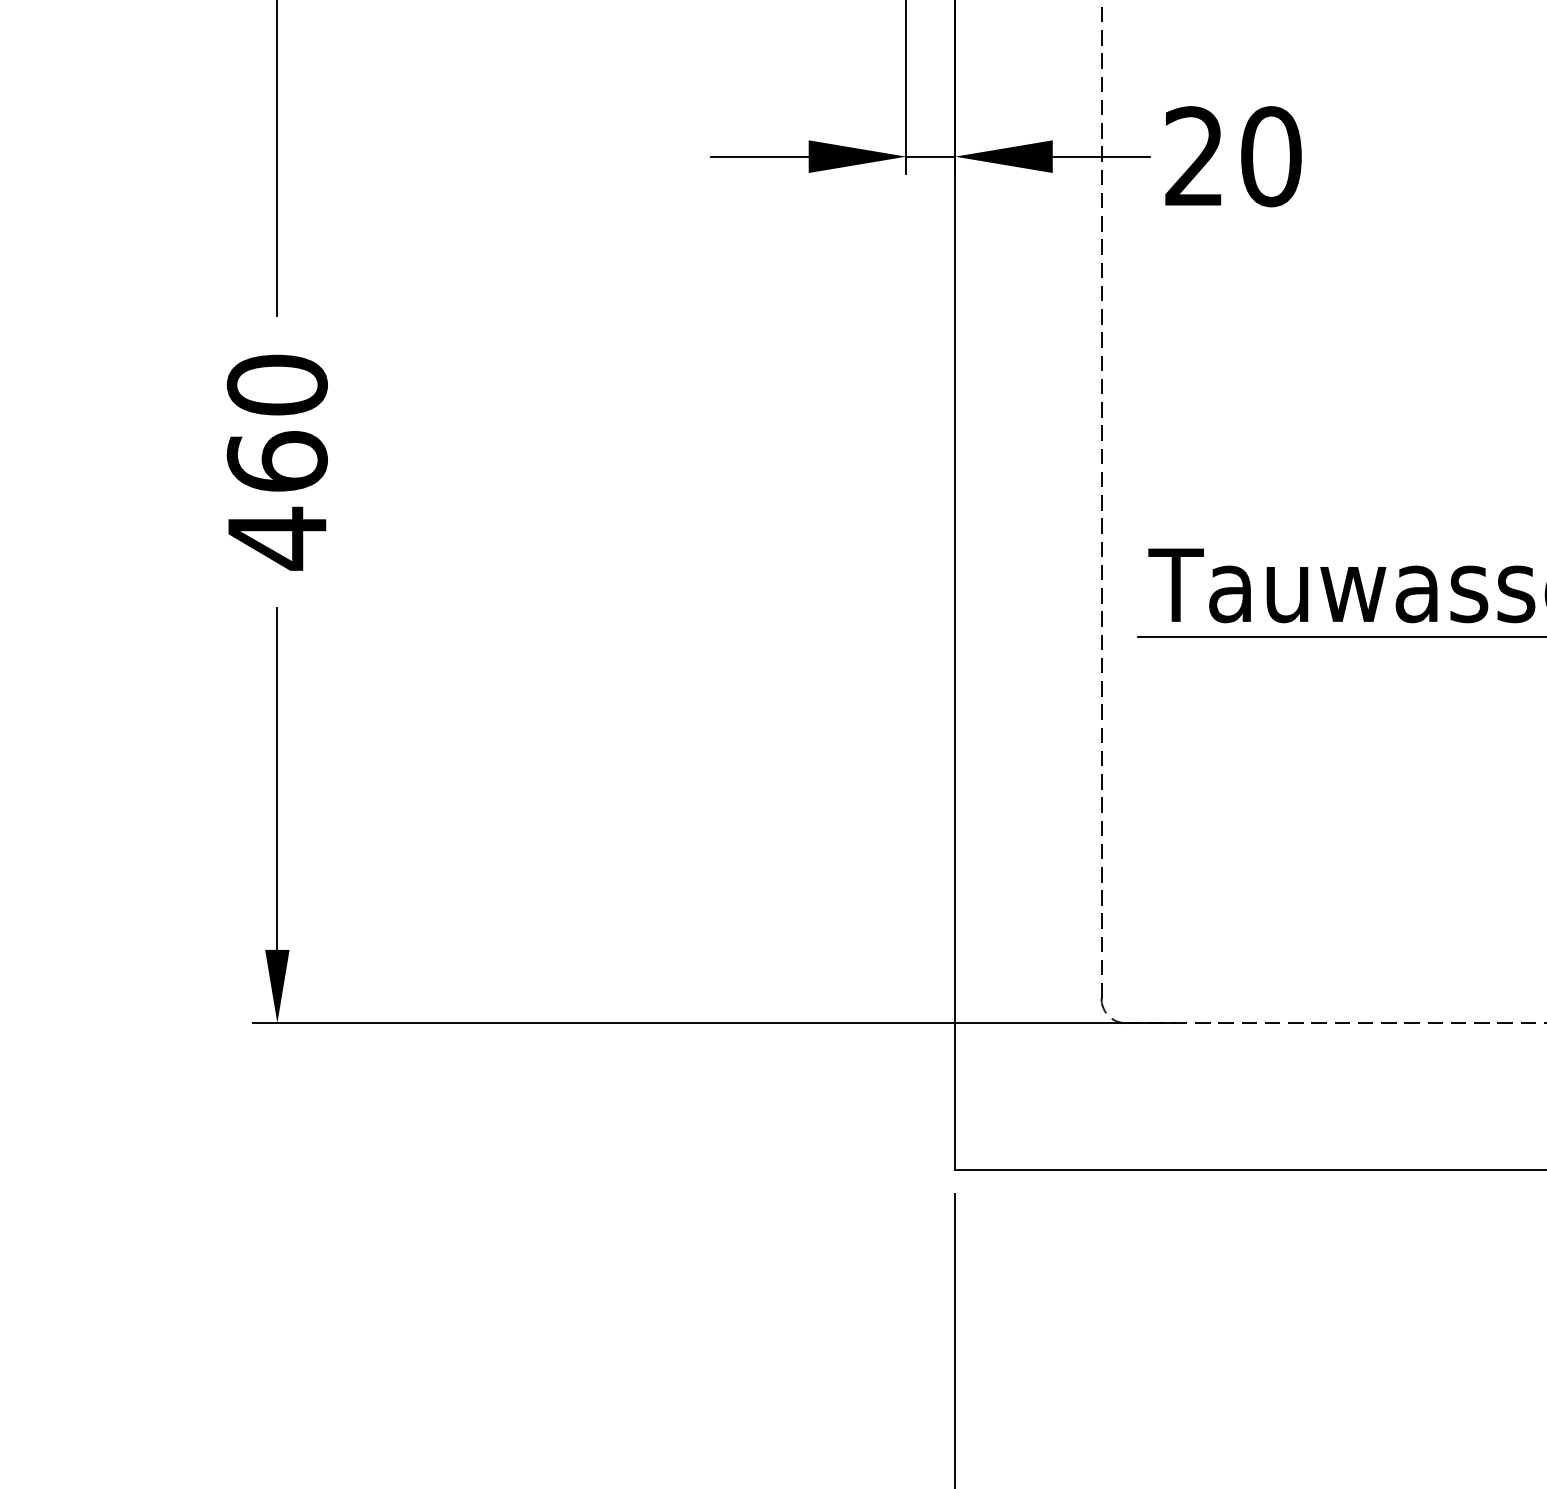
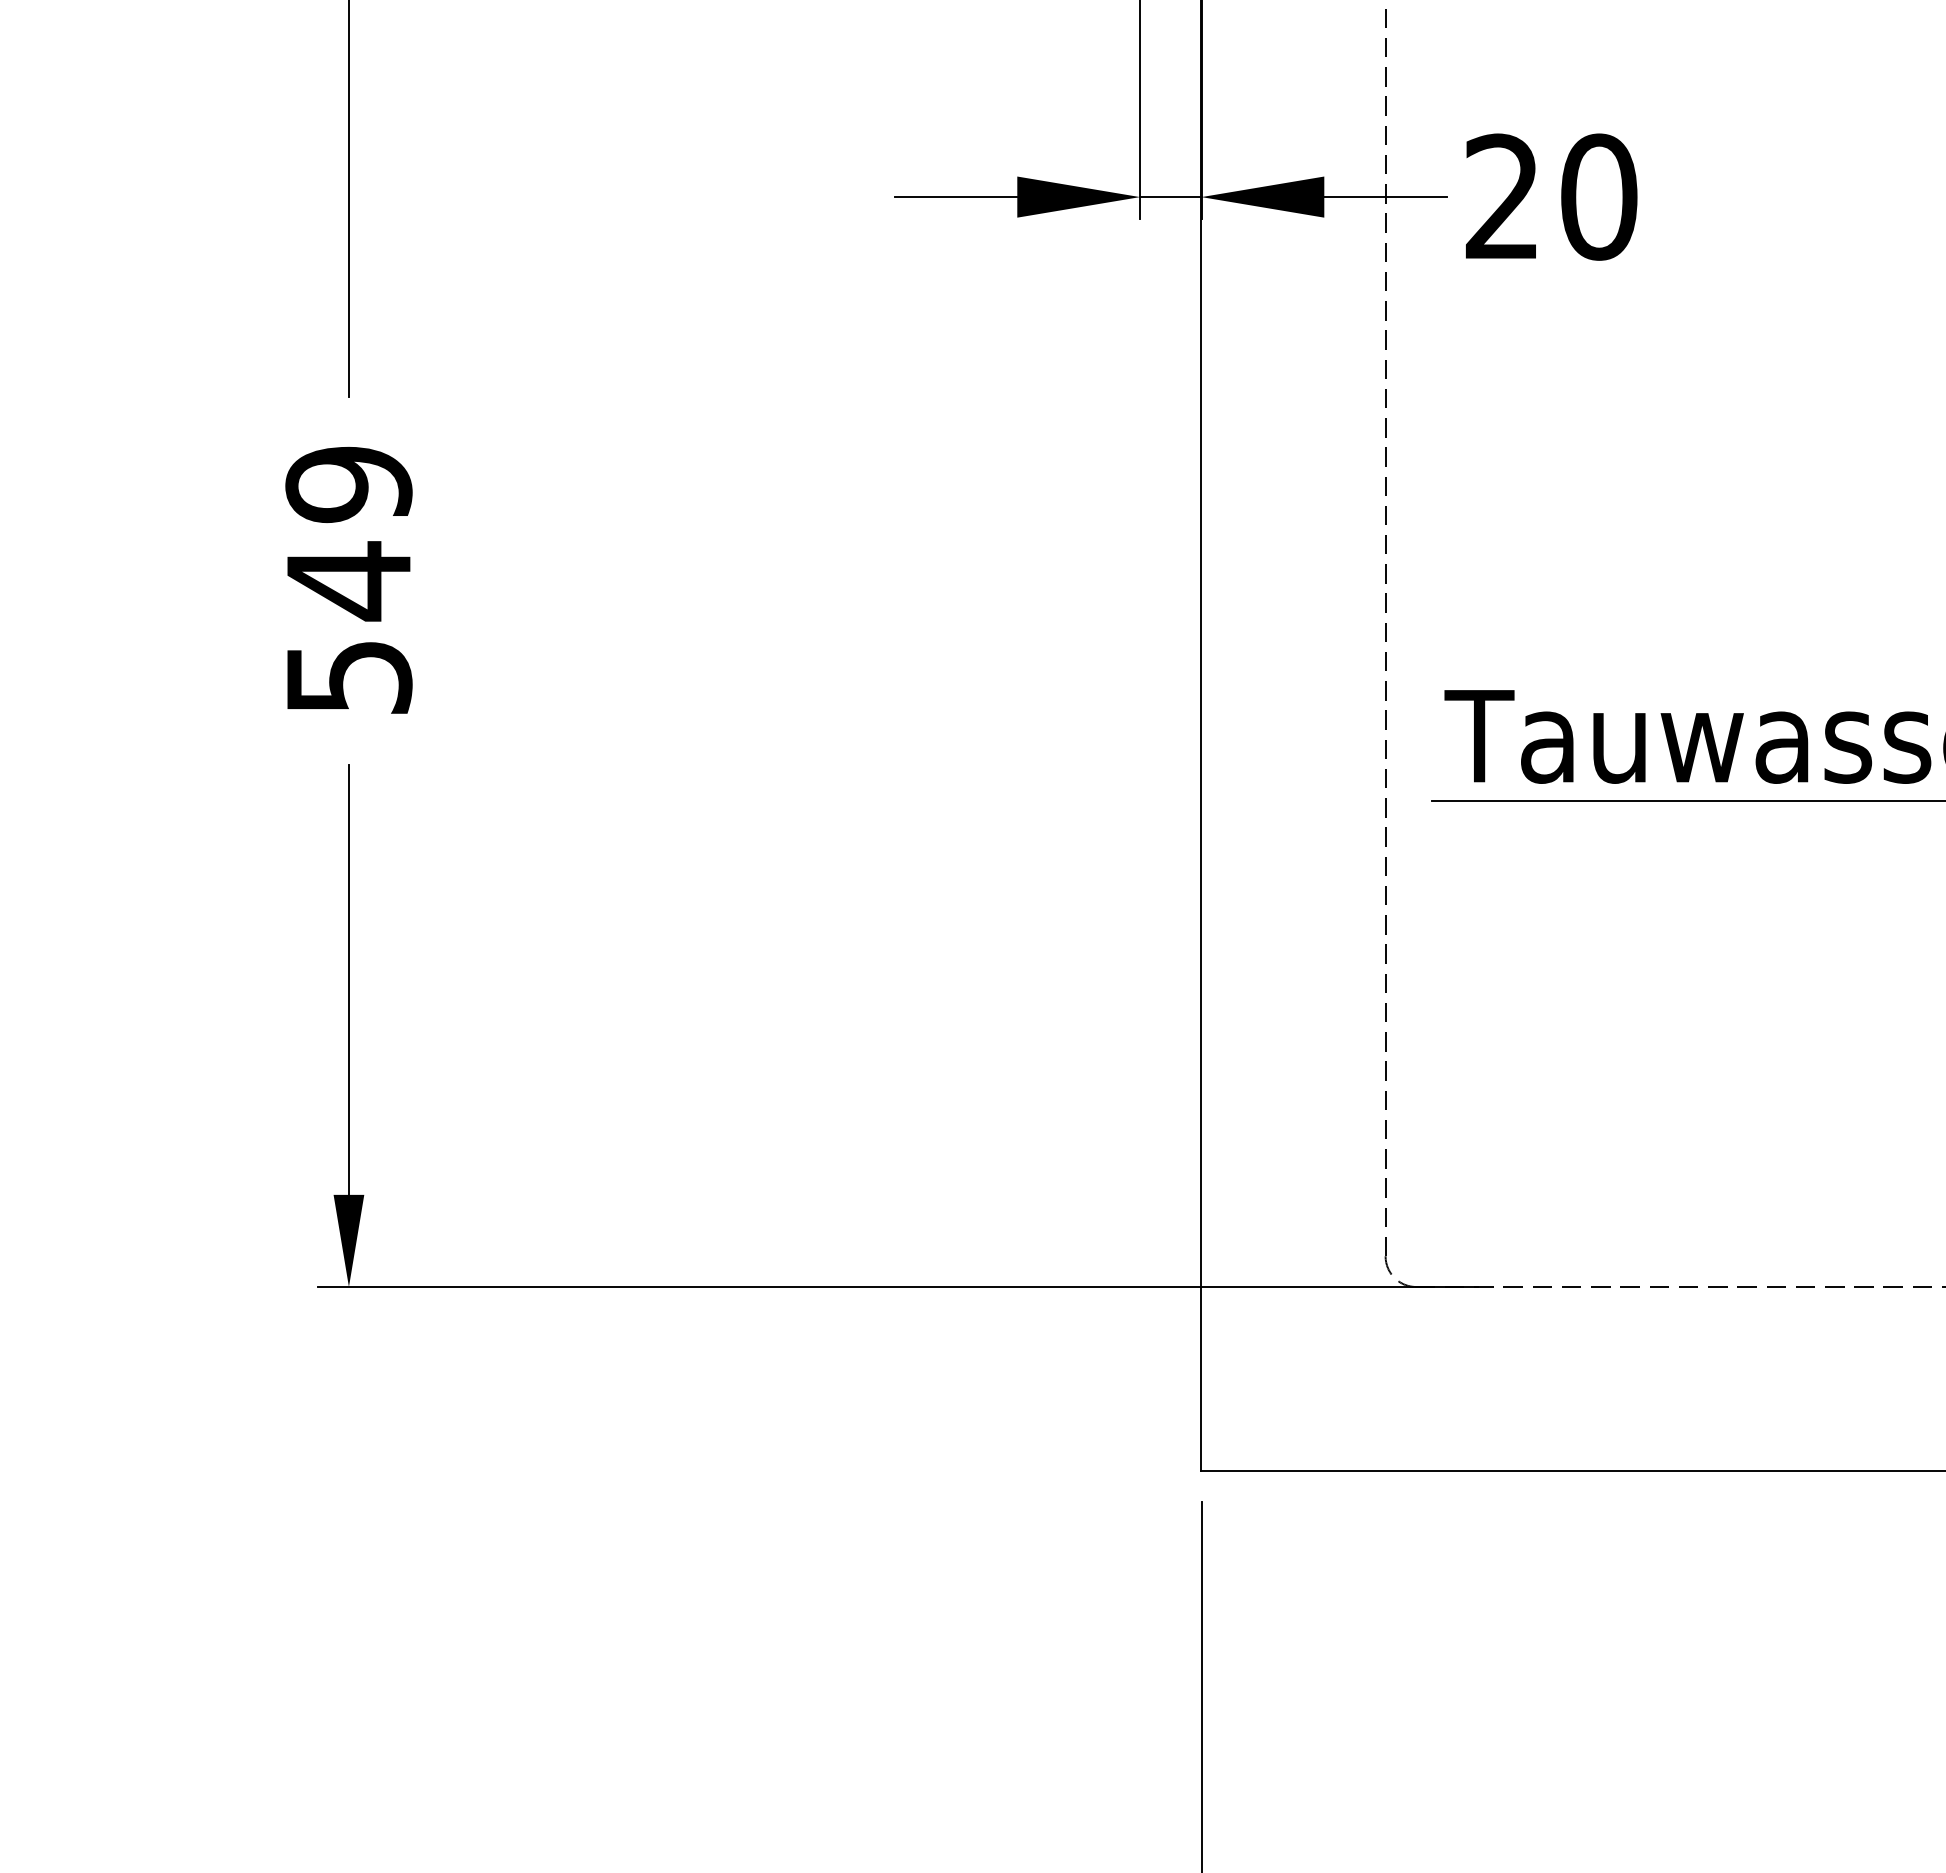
text: (277, 462) -> (348, 581), 460 -> 549

